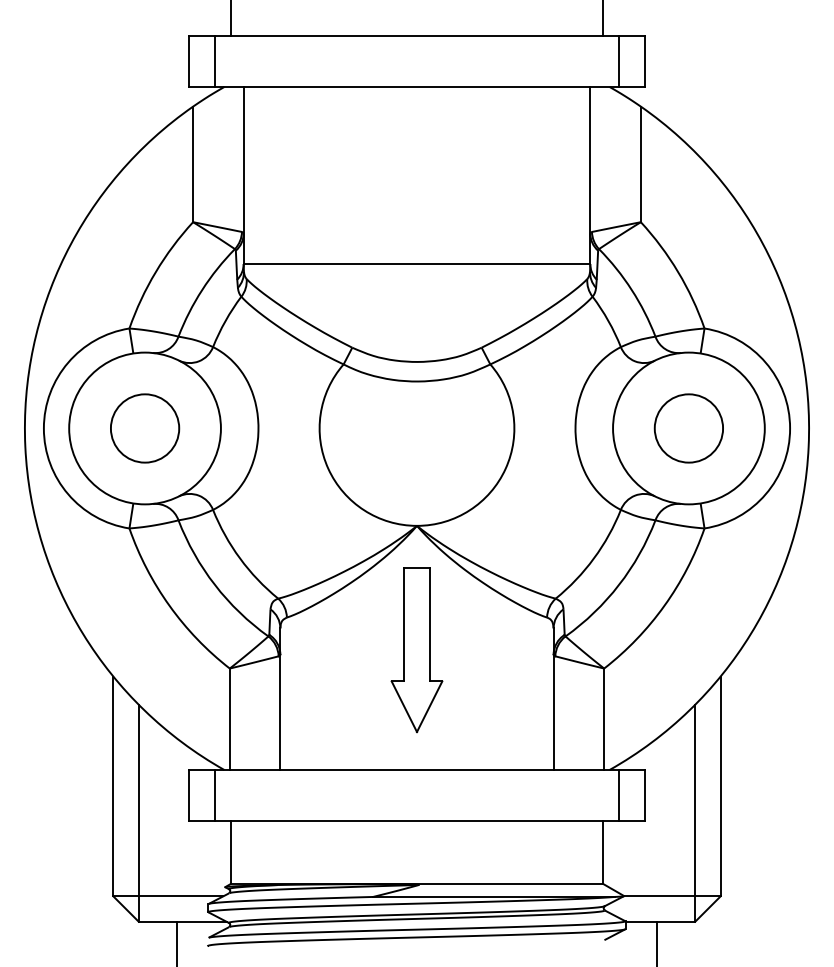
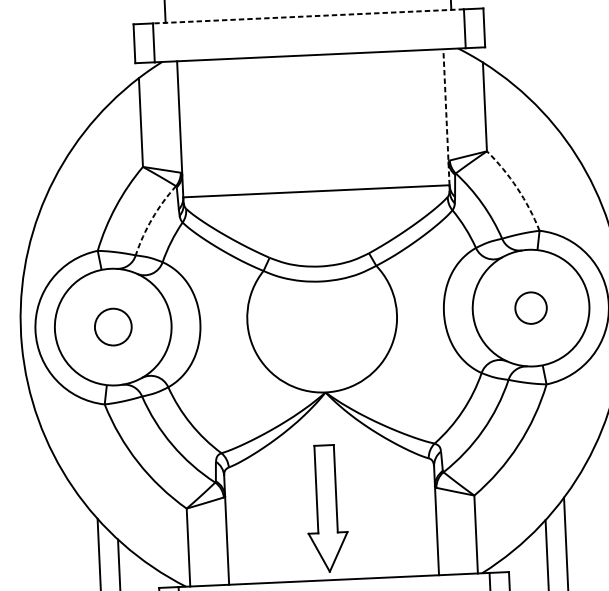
line: (416, 36) -> (308, 16), solid -> dashed
line: (590, 175) -> (446, 117), solid -> dashed
arc: (678, 272) -> (517, 188), solid -> dashed
arc: (202, 289) -> (152, 218), solid -> dashed
circle: (145, 428) -> (113, 327), size x0.7
circle: (688, 428) -> (530, 308), size x0.6
part: (416, 650) -> (326, 509), moved

